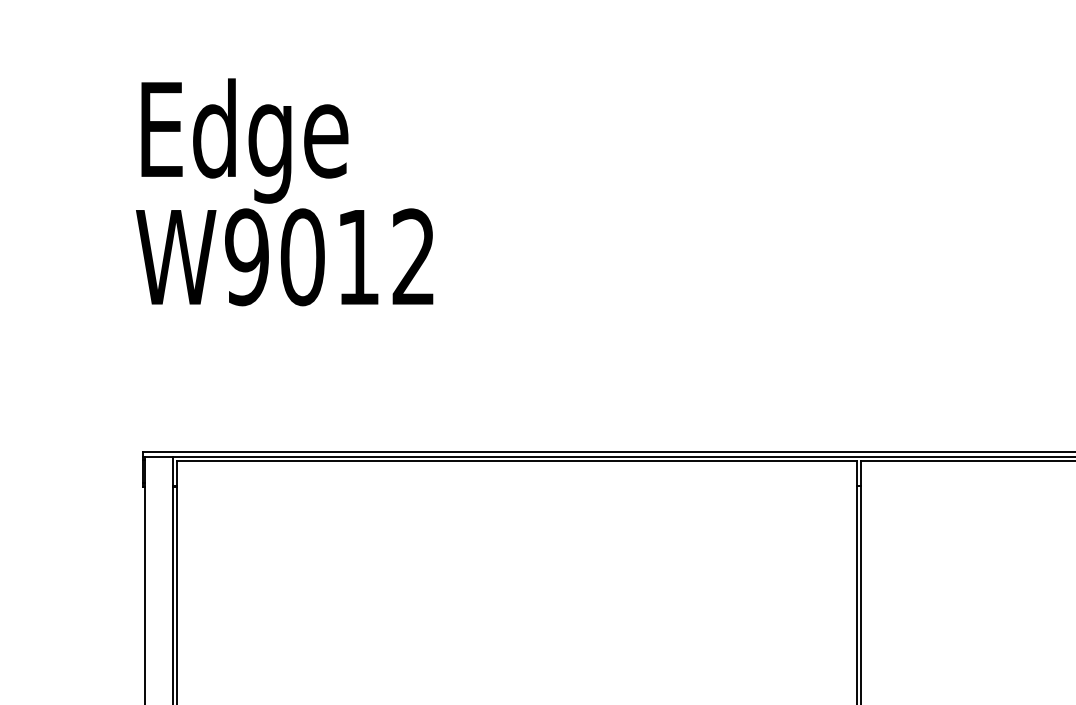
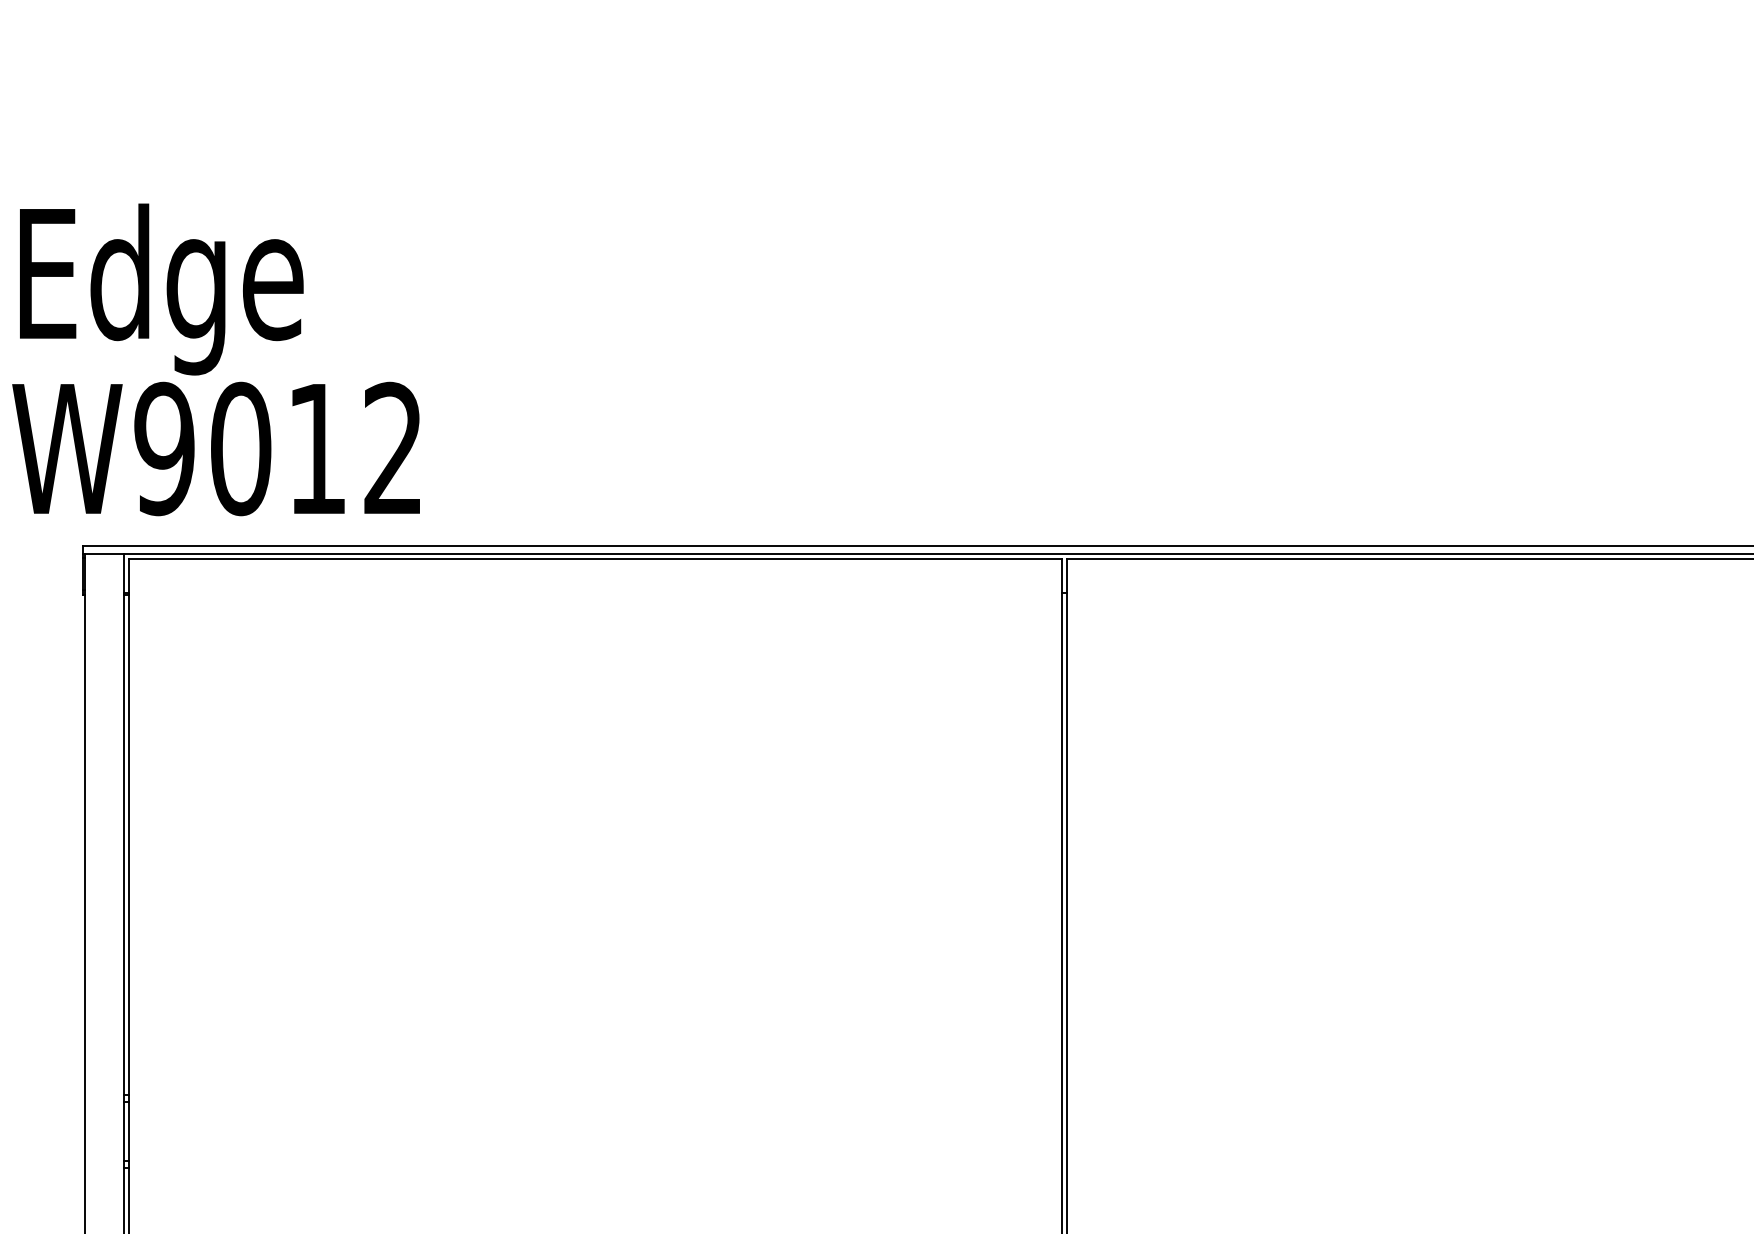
text: (284, 192) -> (215, 359), moved

